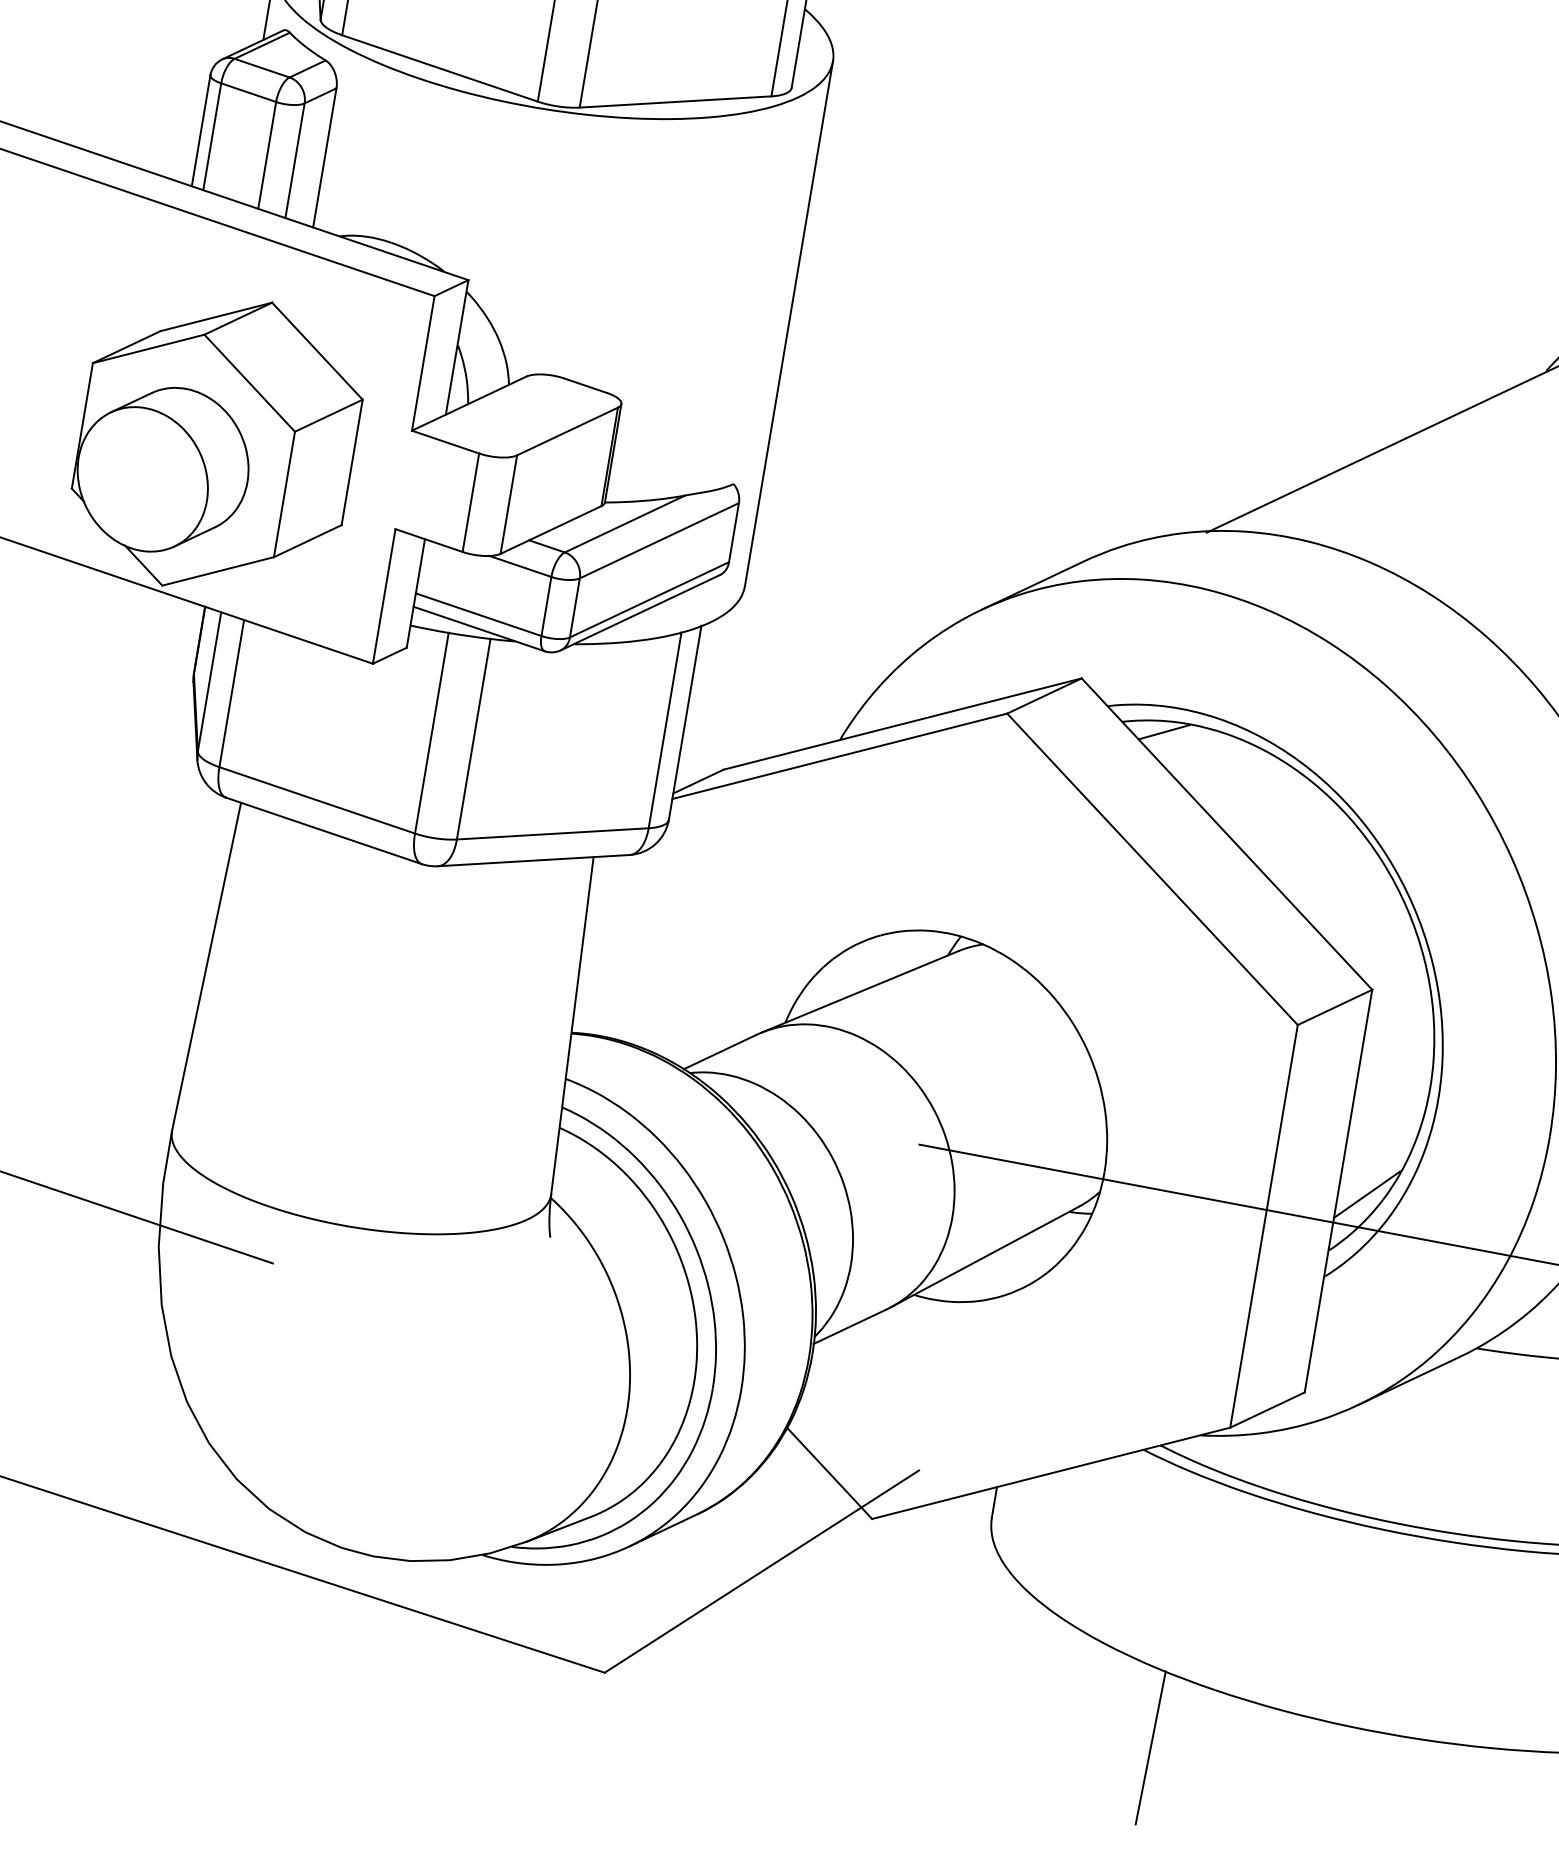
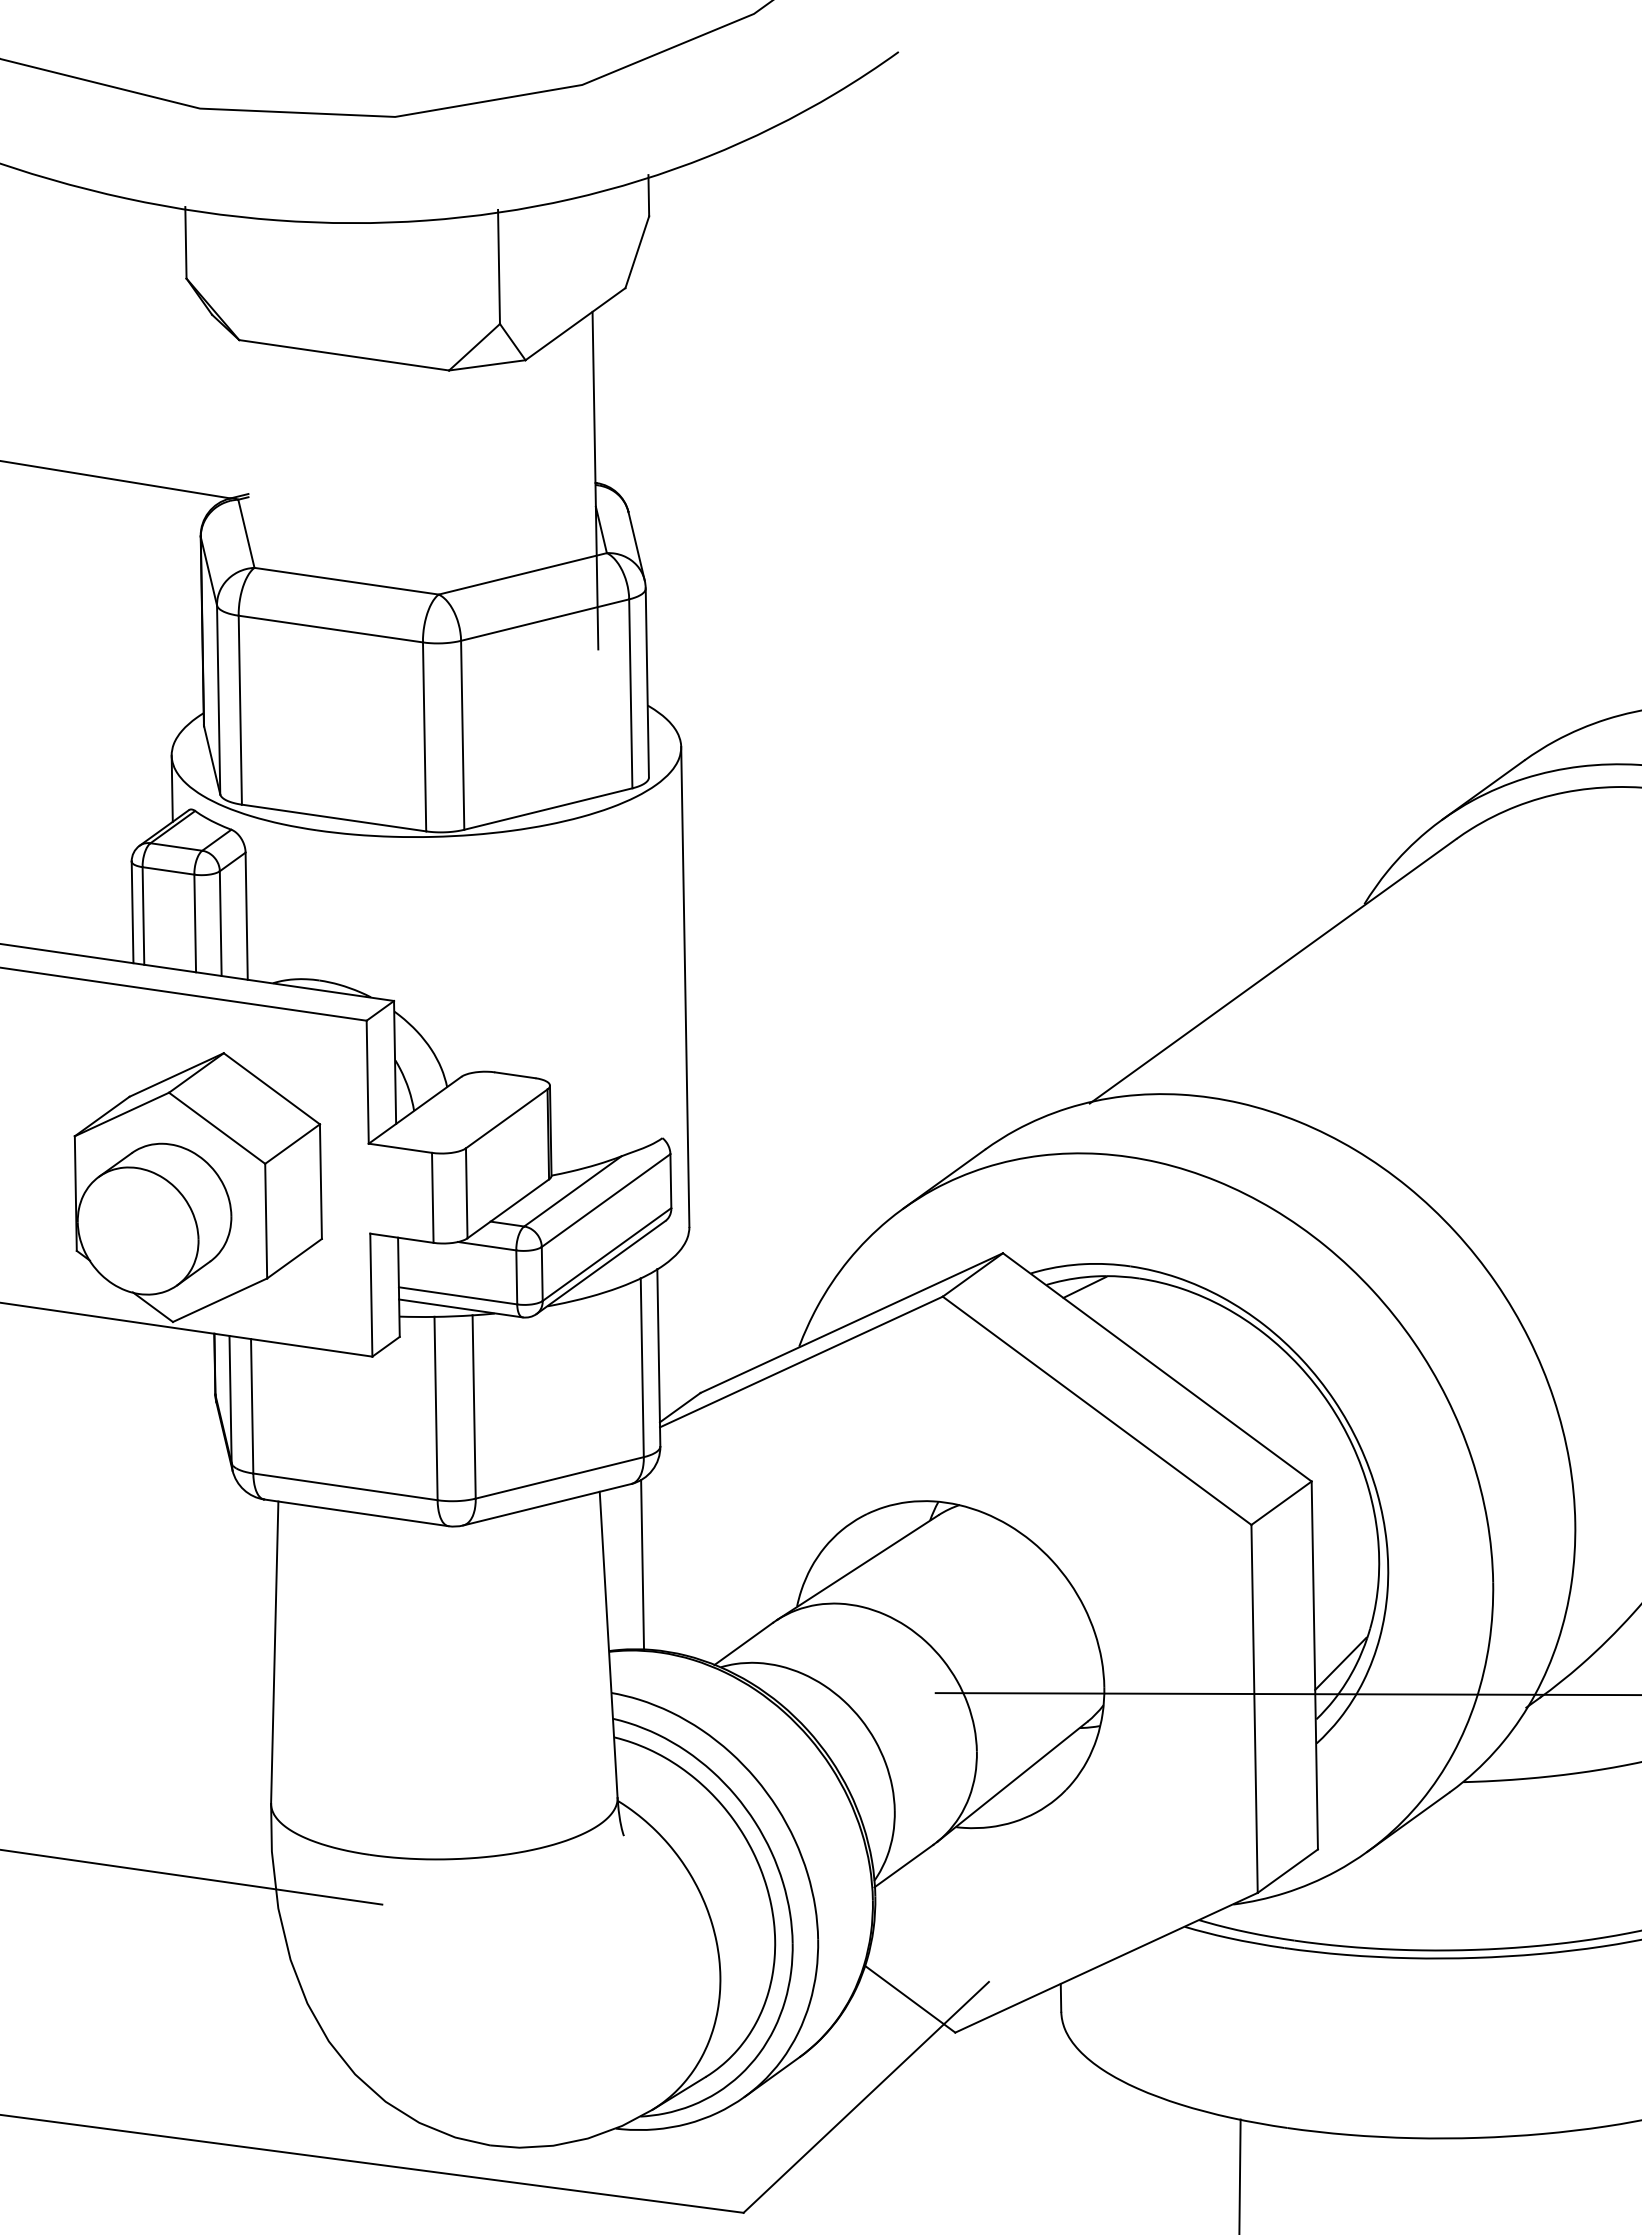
line: (625, 945) -> (642, 1564), added

